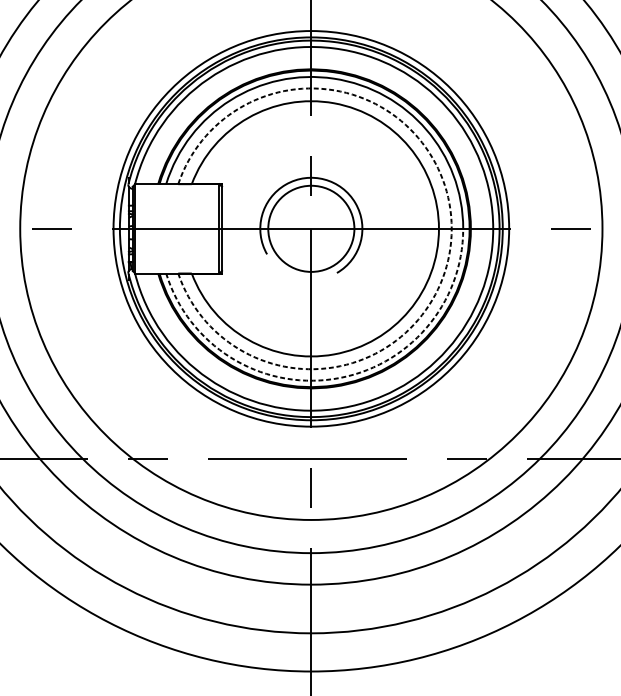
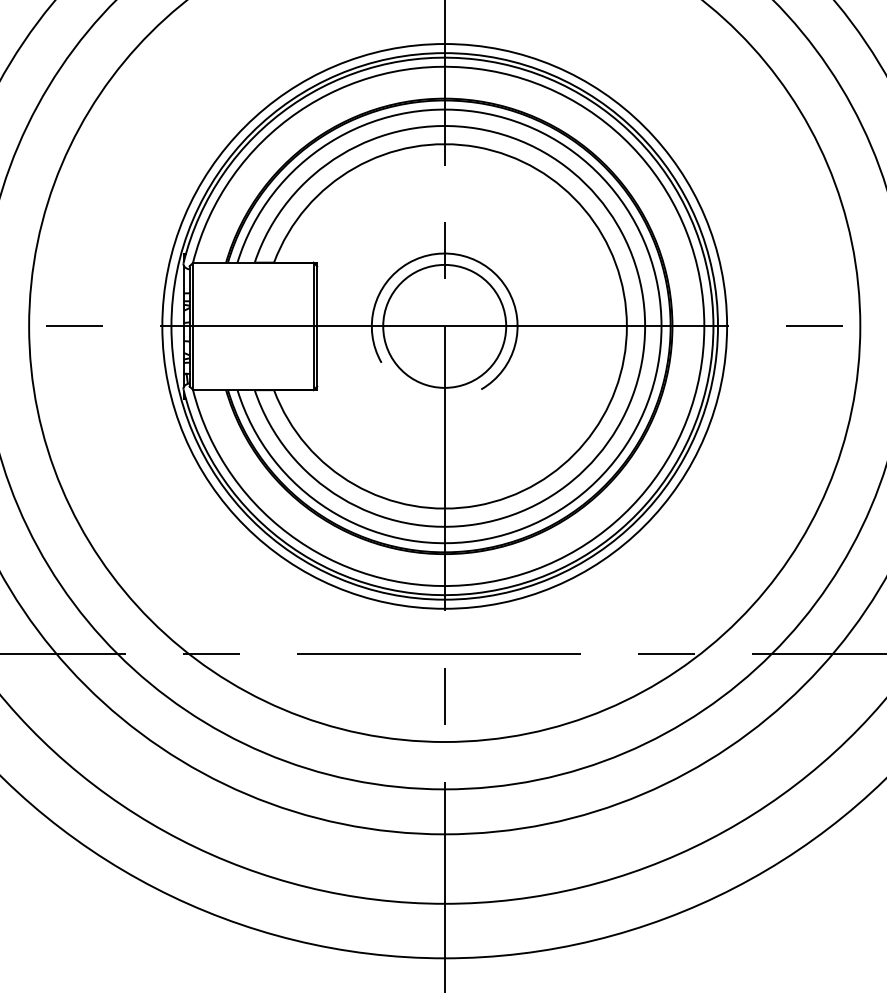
arc: (452, 228) -> (645, 326), dashed -> solid
arc: (333, 378) -> (476, 540), dashed -> solid

